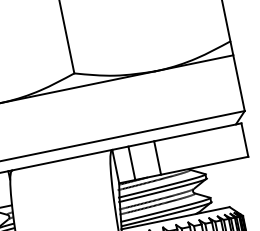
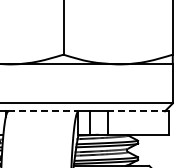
line: (198, 132) -> (138, 111), solid -> dashed
line: (62, 160) -> (43, 111), solid -> dashed

